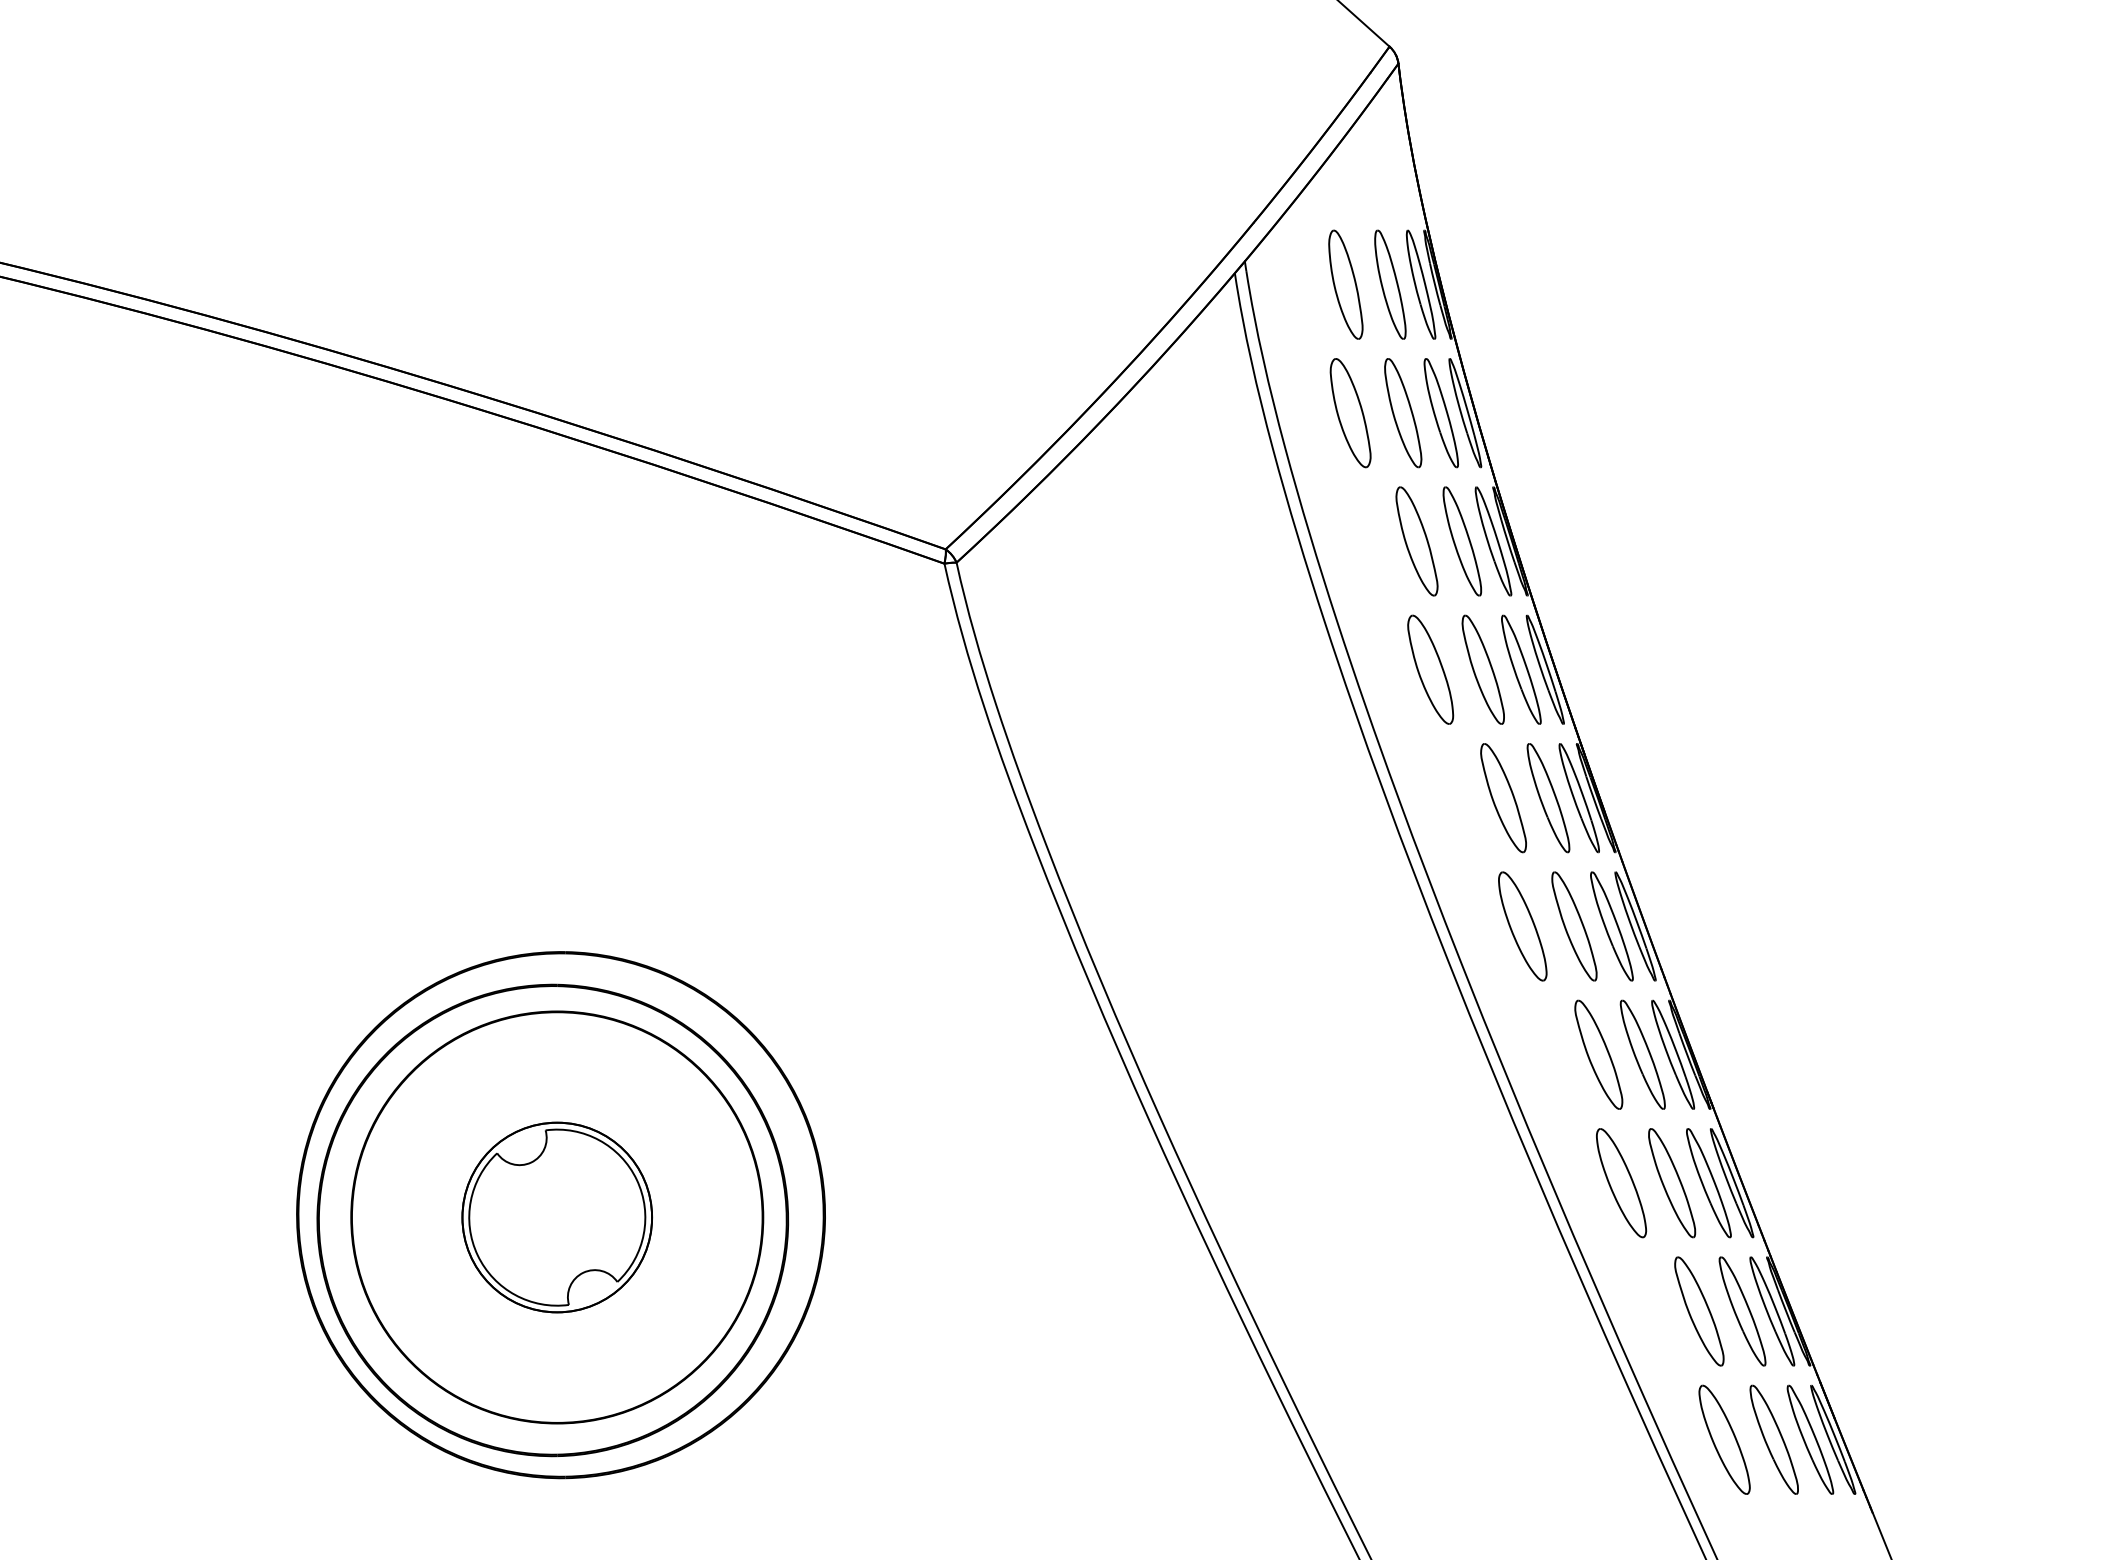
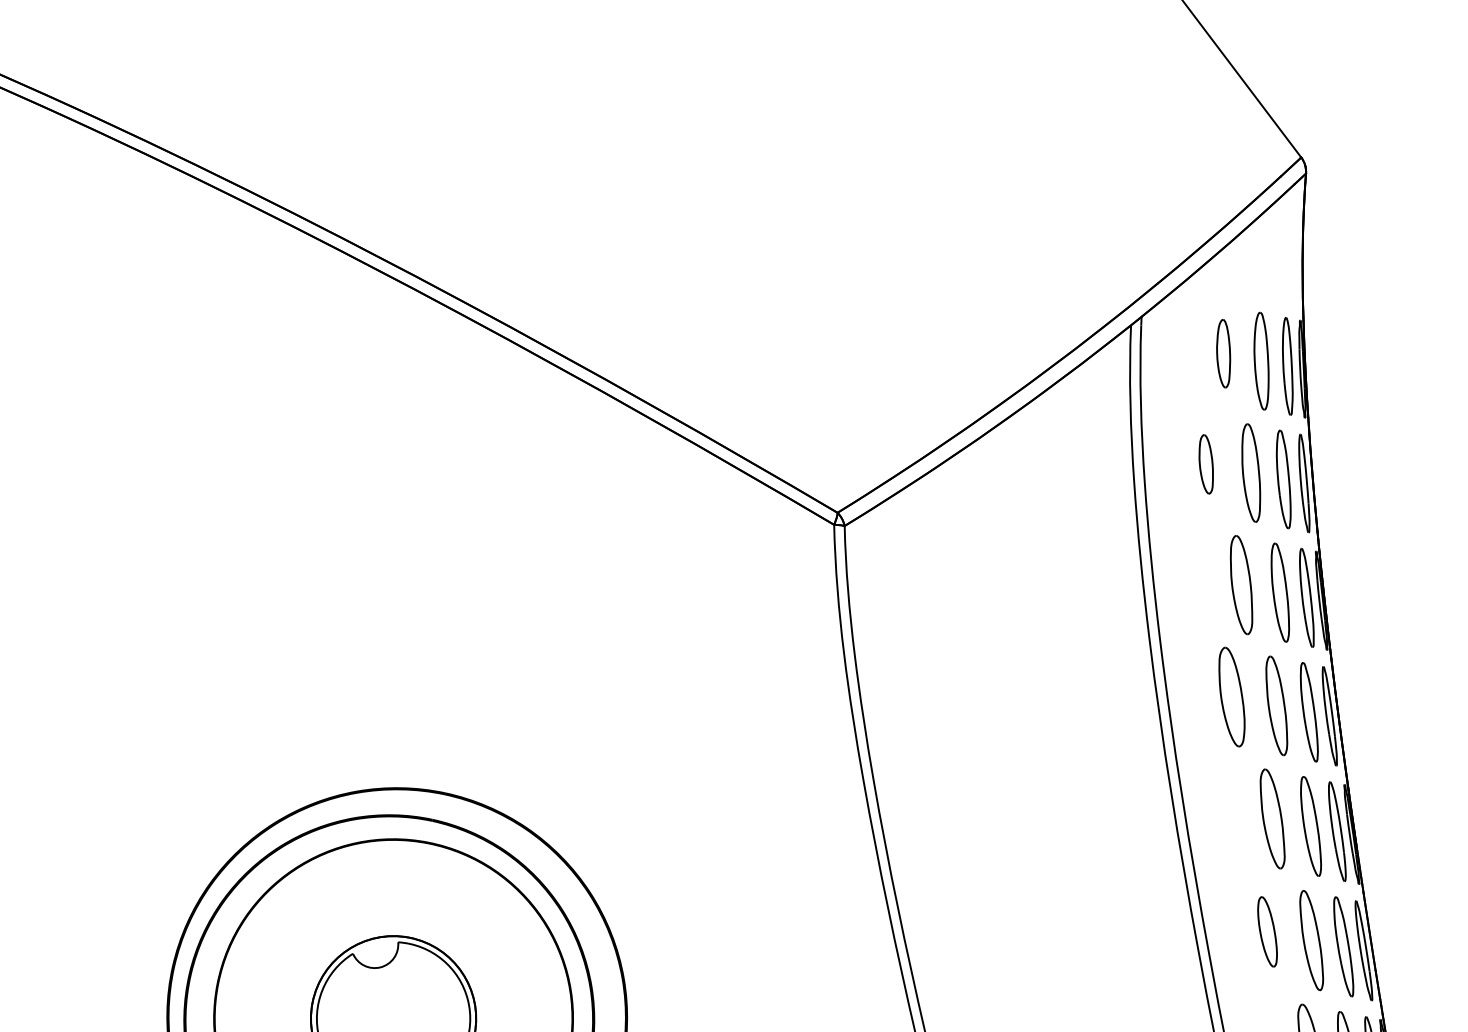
part: (1345, 284) -> (1223, 353), size x0.7
part: (1350, 413) -> (1206, 464), size x0.6
part: (1522, 926) -> (1267, 931), size x0.7

